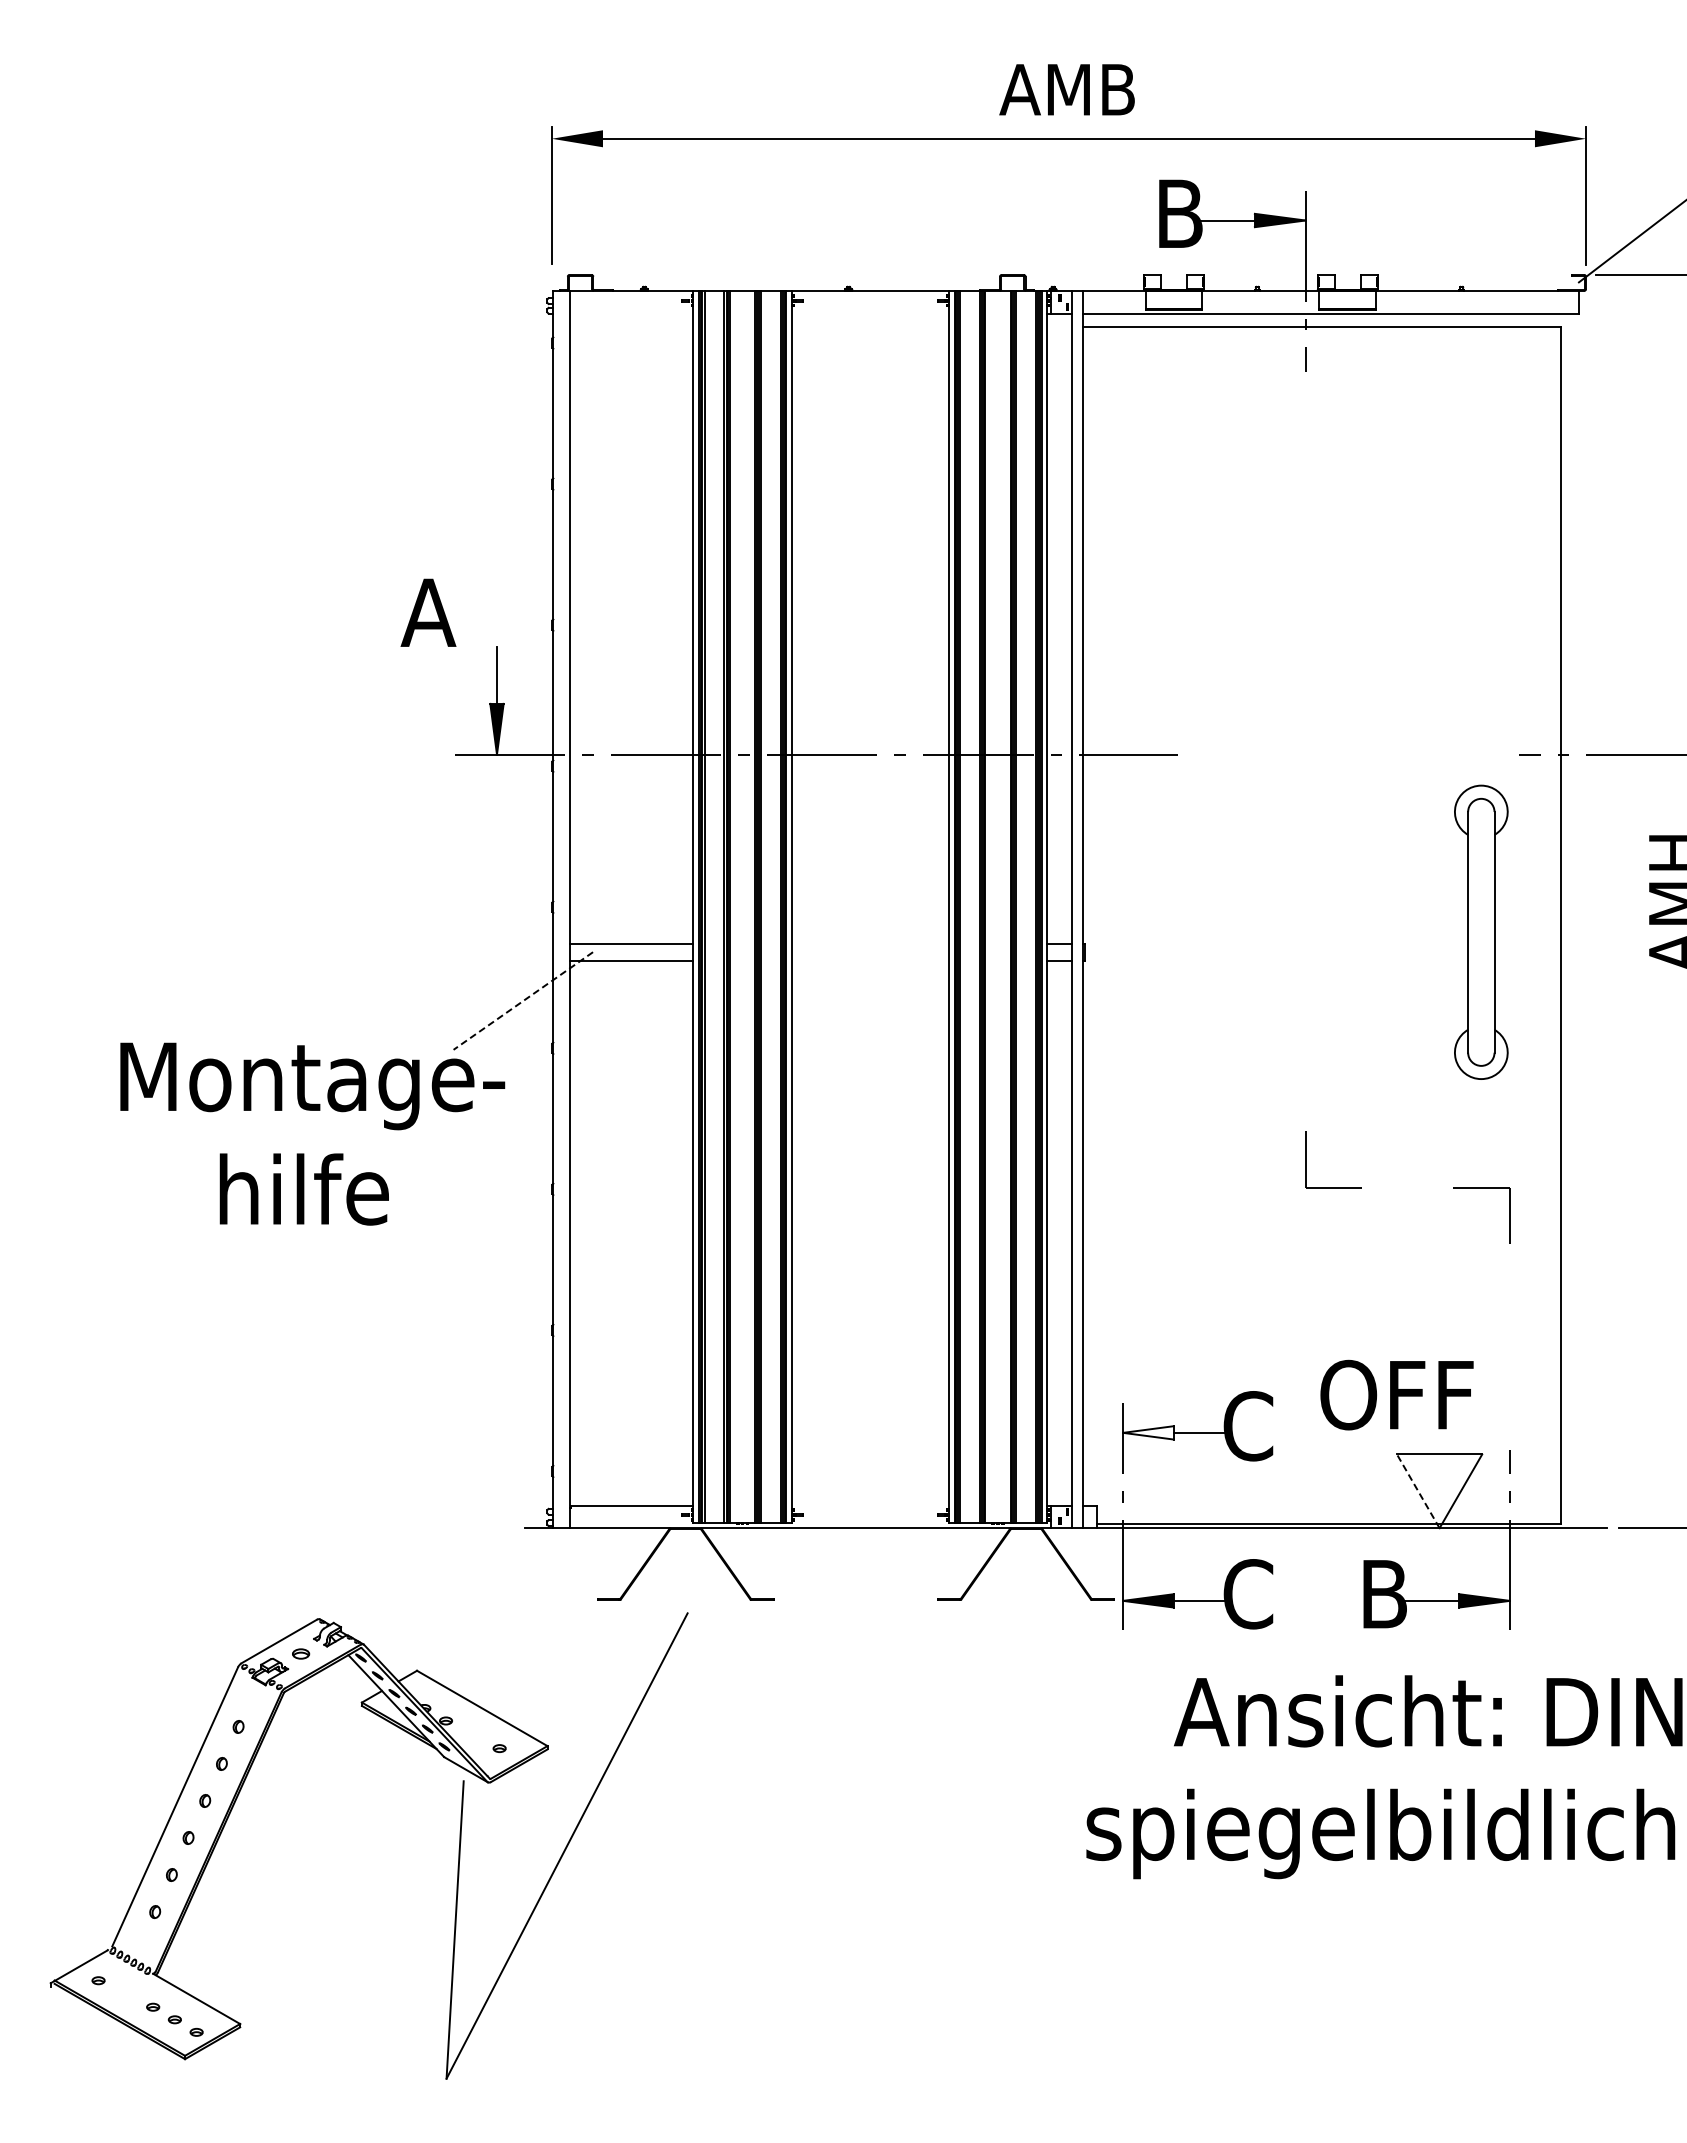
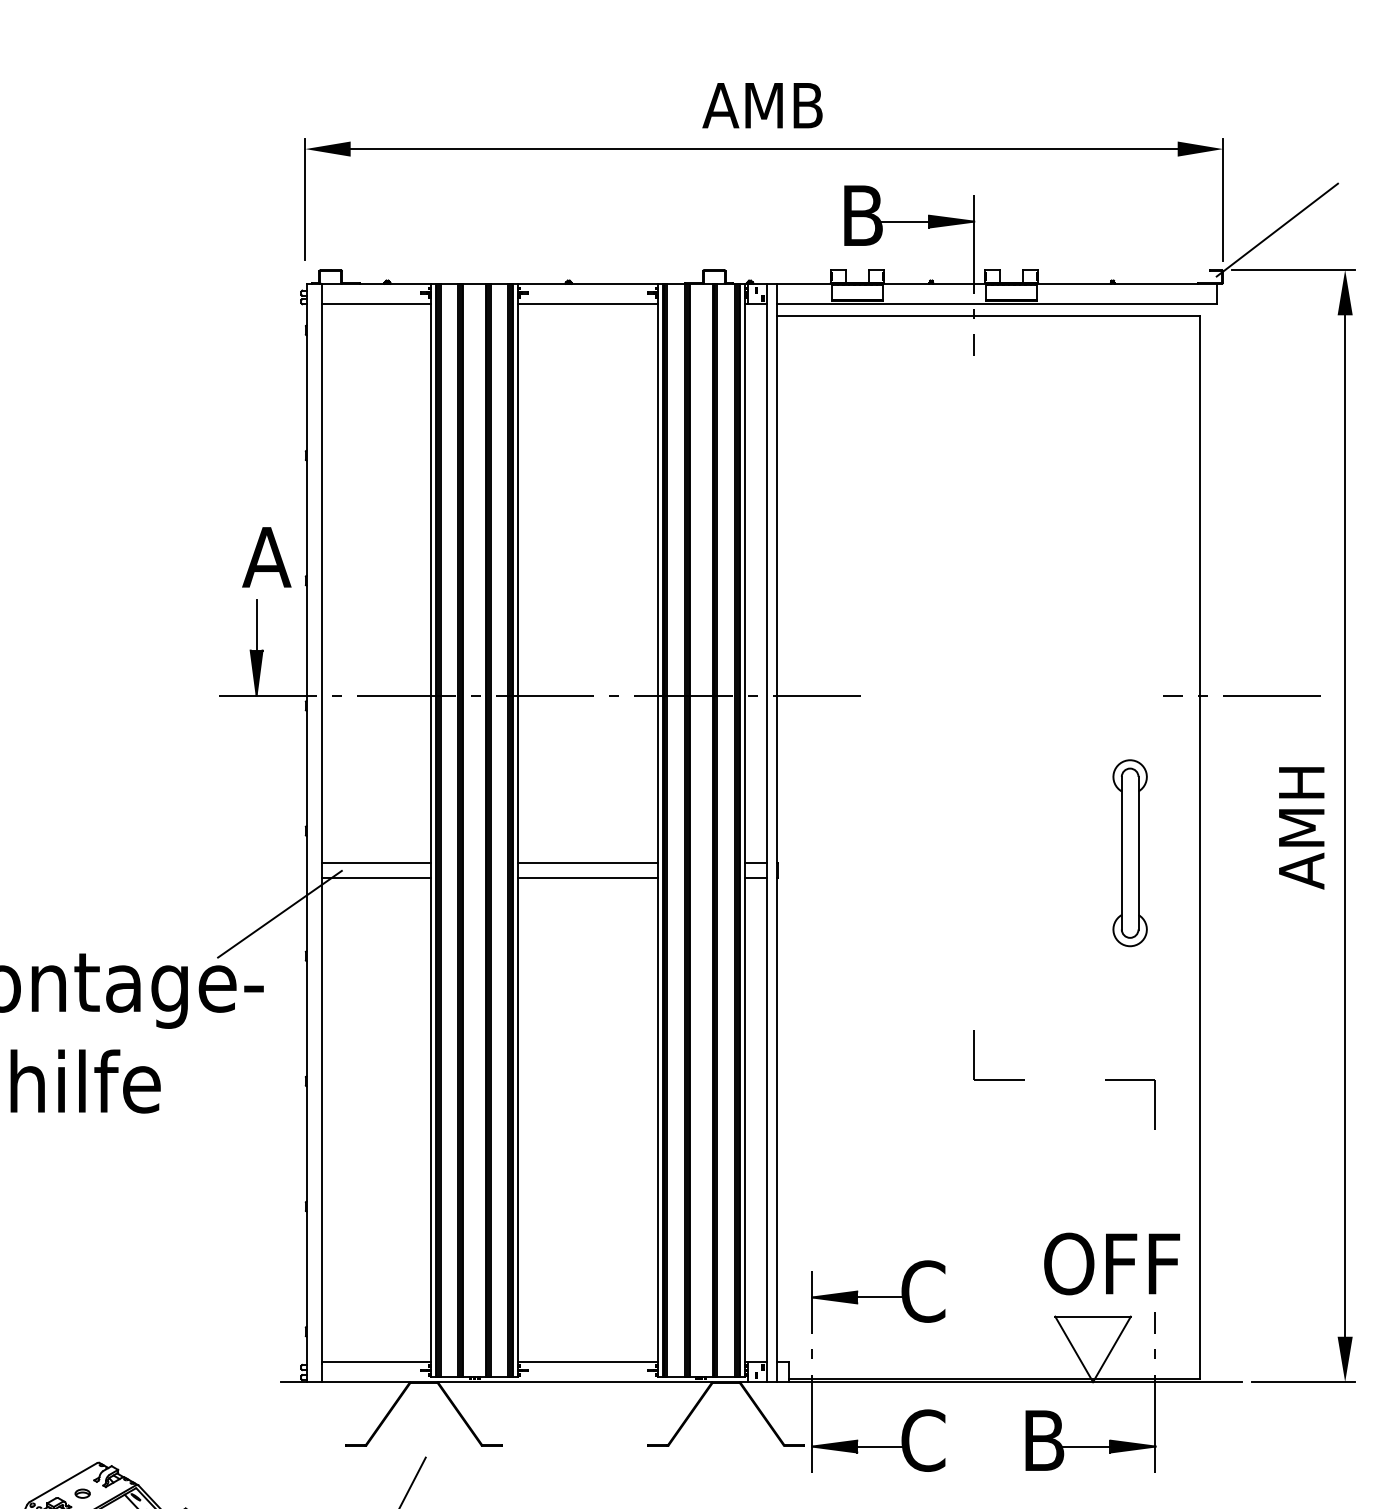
line: (631, 313) -> (375, 304), added
line: (869, 313) -> (587, 304), added
text: (428, 612) -> (266, 557), moved
part: (1481, 931) -> (1130, 852), size x0.71
line: (869, 943) -> (587, 863), added
line: (869, 960) -> (587, 878), added
line: (522, 1001) -> (279, 914), dashed -> solid
text: (1396, 1394) -> (1111, 1263), moved
fill: (1148, 1432) -> (834, 1297), added
line: (1418, 1491) -> (1074, 1349), dashed -> solid
line: (869, 1505) -> (587, 1361), added

